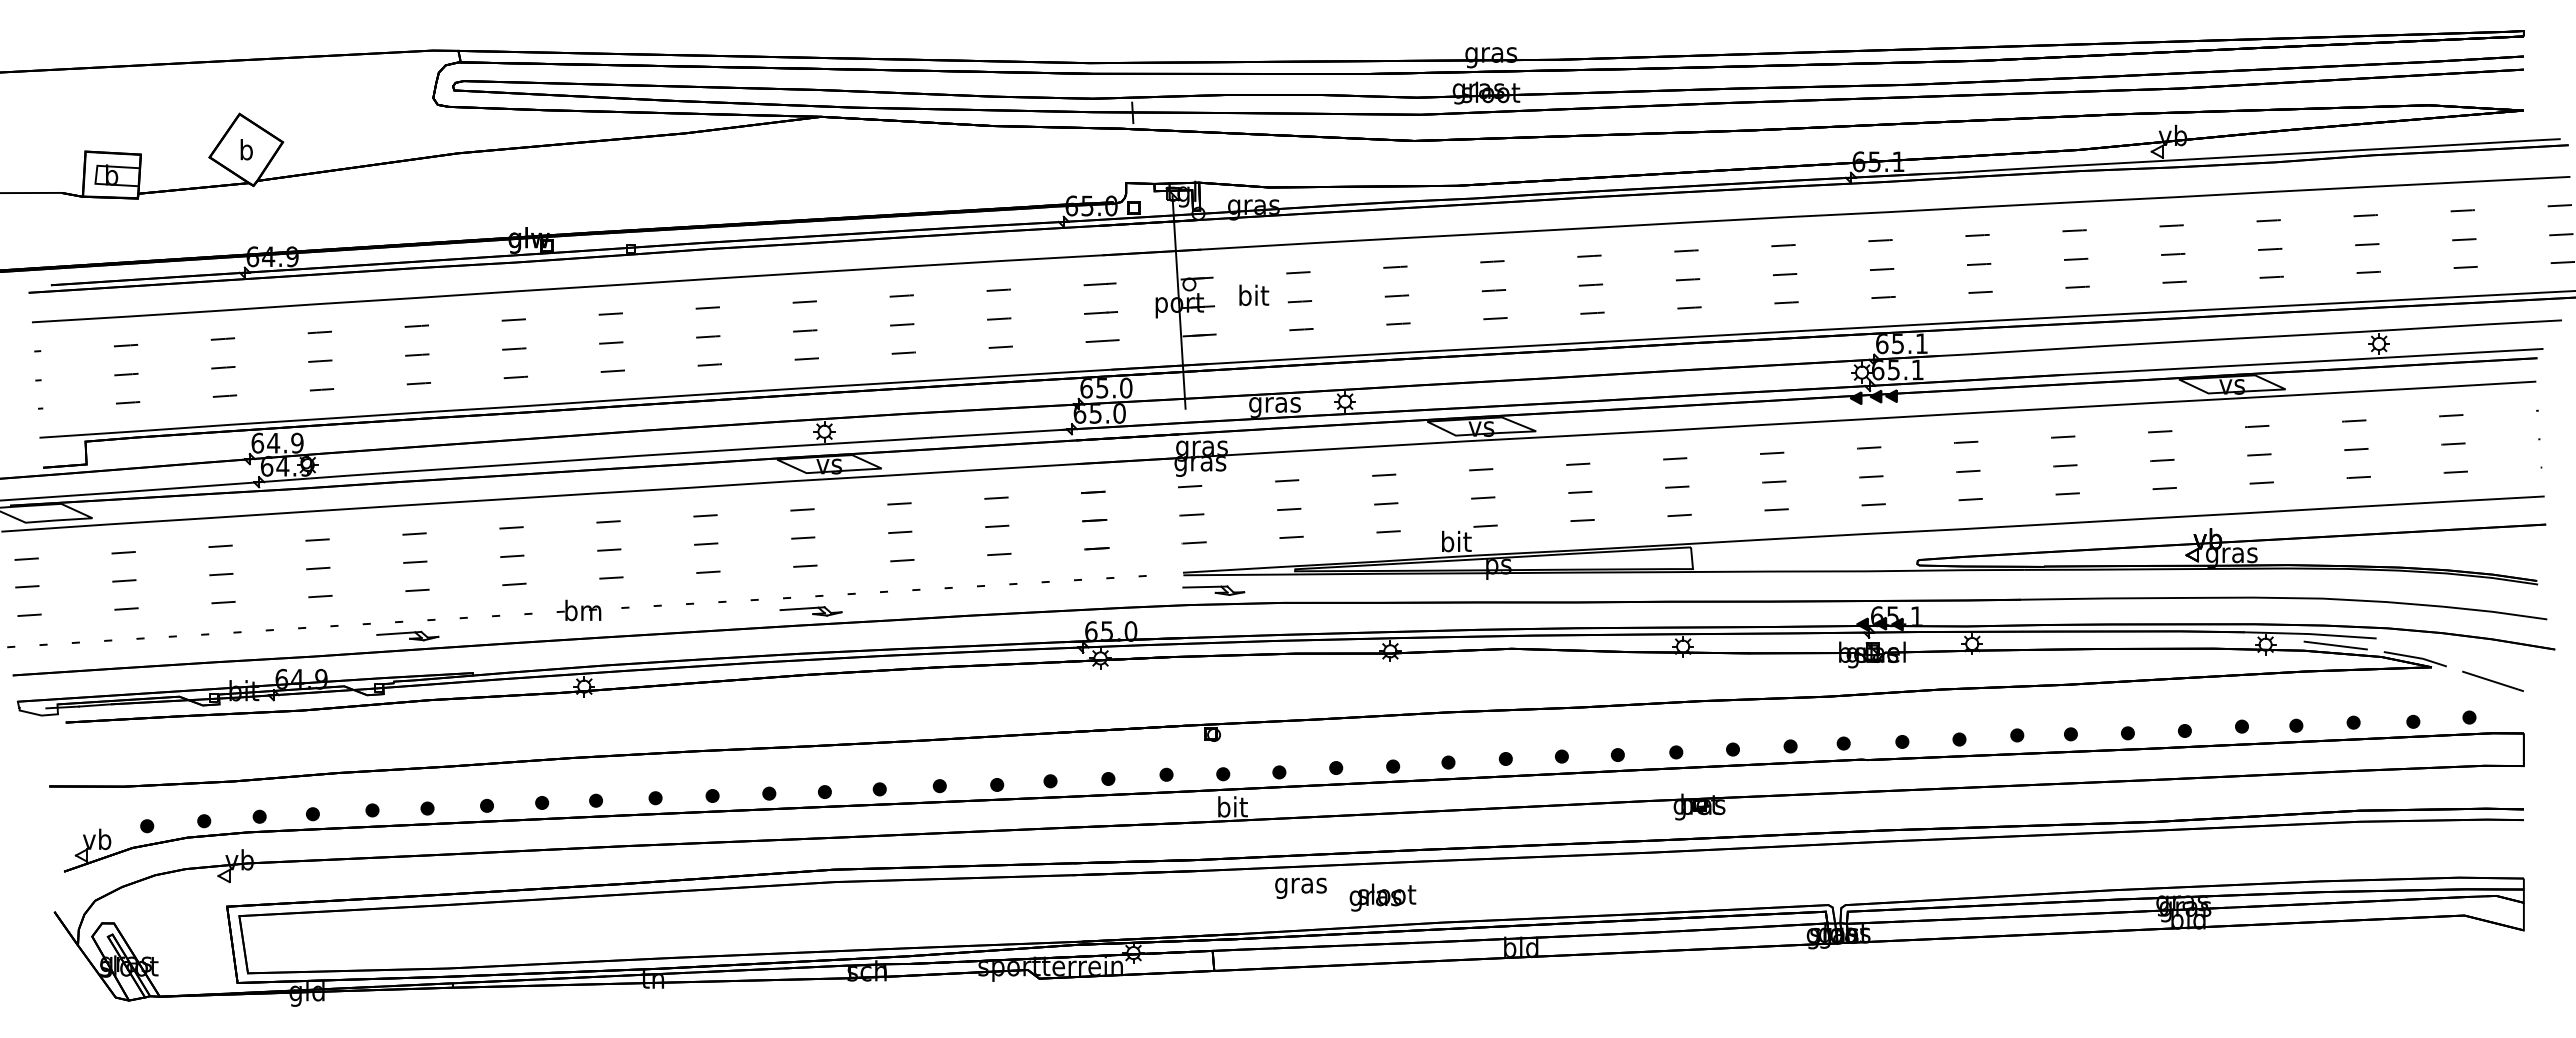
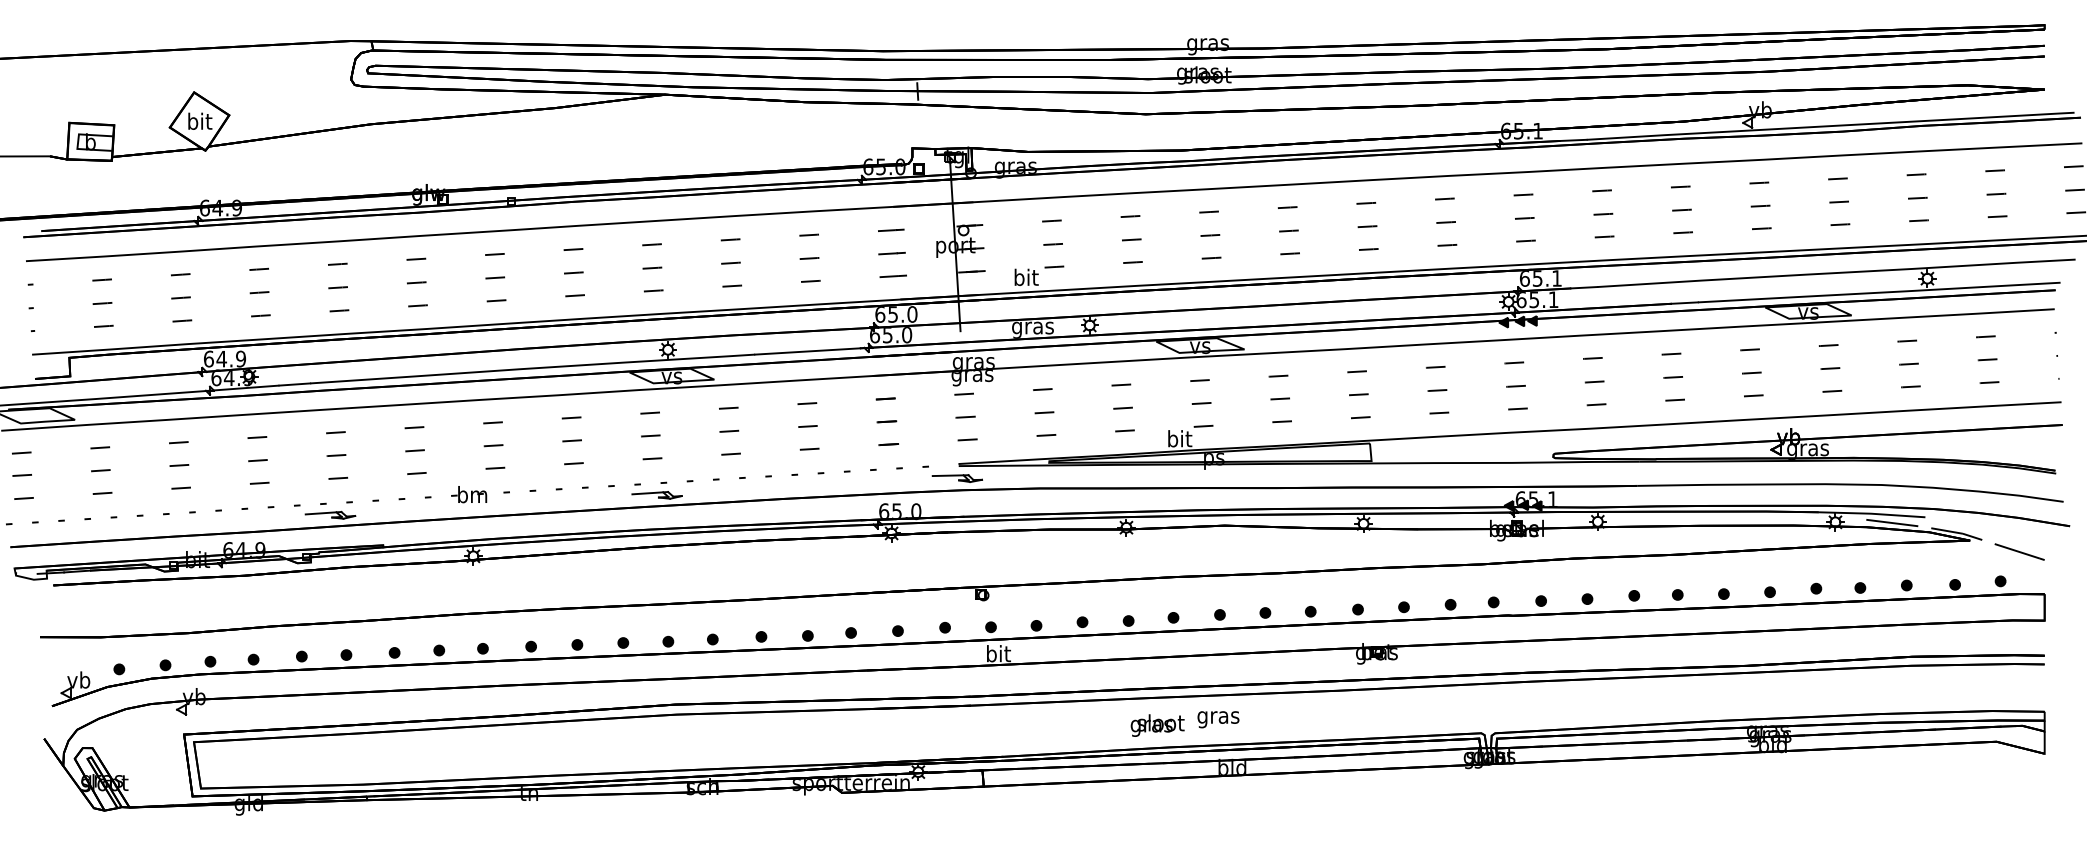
text: (247, 149) -> (200, 121), b -> bit
text: (1254, 294) -> (1026, 276), moved
part: (1213, 590) -> (957, 478), moved
text: (1300, 887) -> (1218, 719), moved
text: (1382, 897) -> (1157, 725), moved

